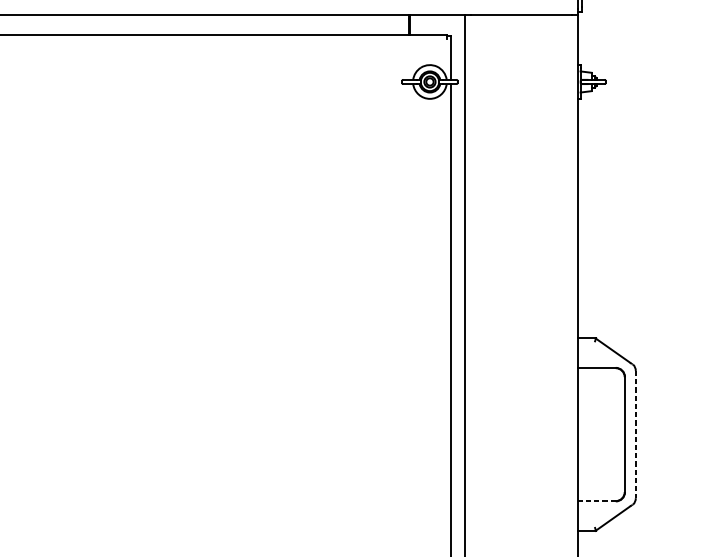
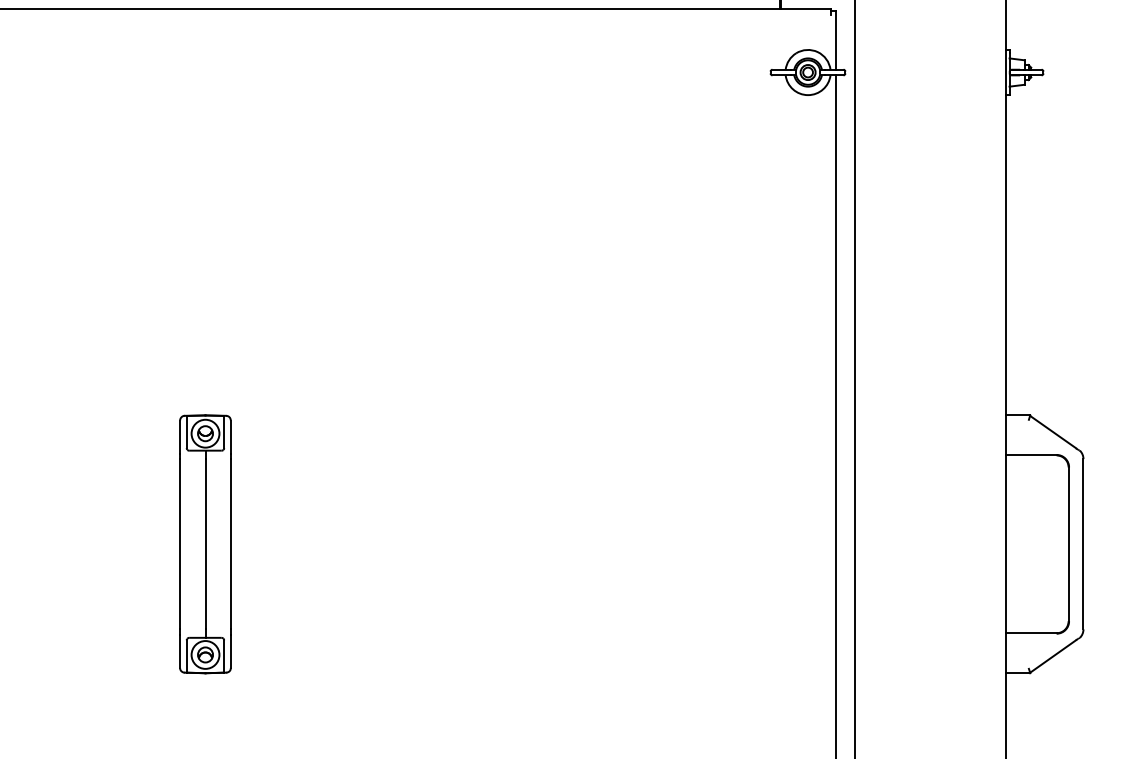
line: (635, 434) -> (1083, 544), dashed -> solid
line: (596, 501) -> (1030, 633), dashed -> solid

